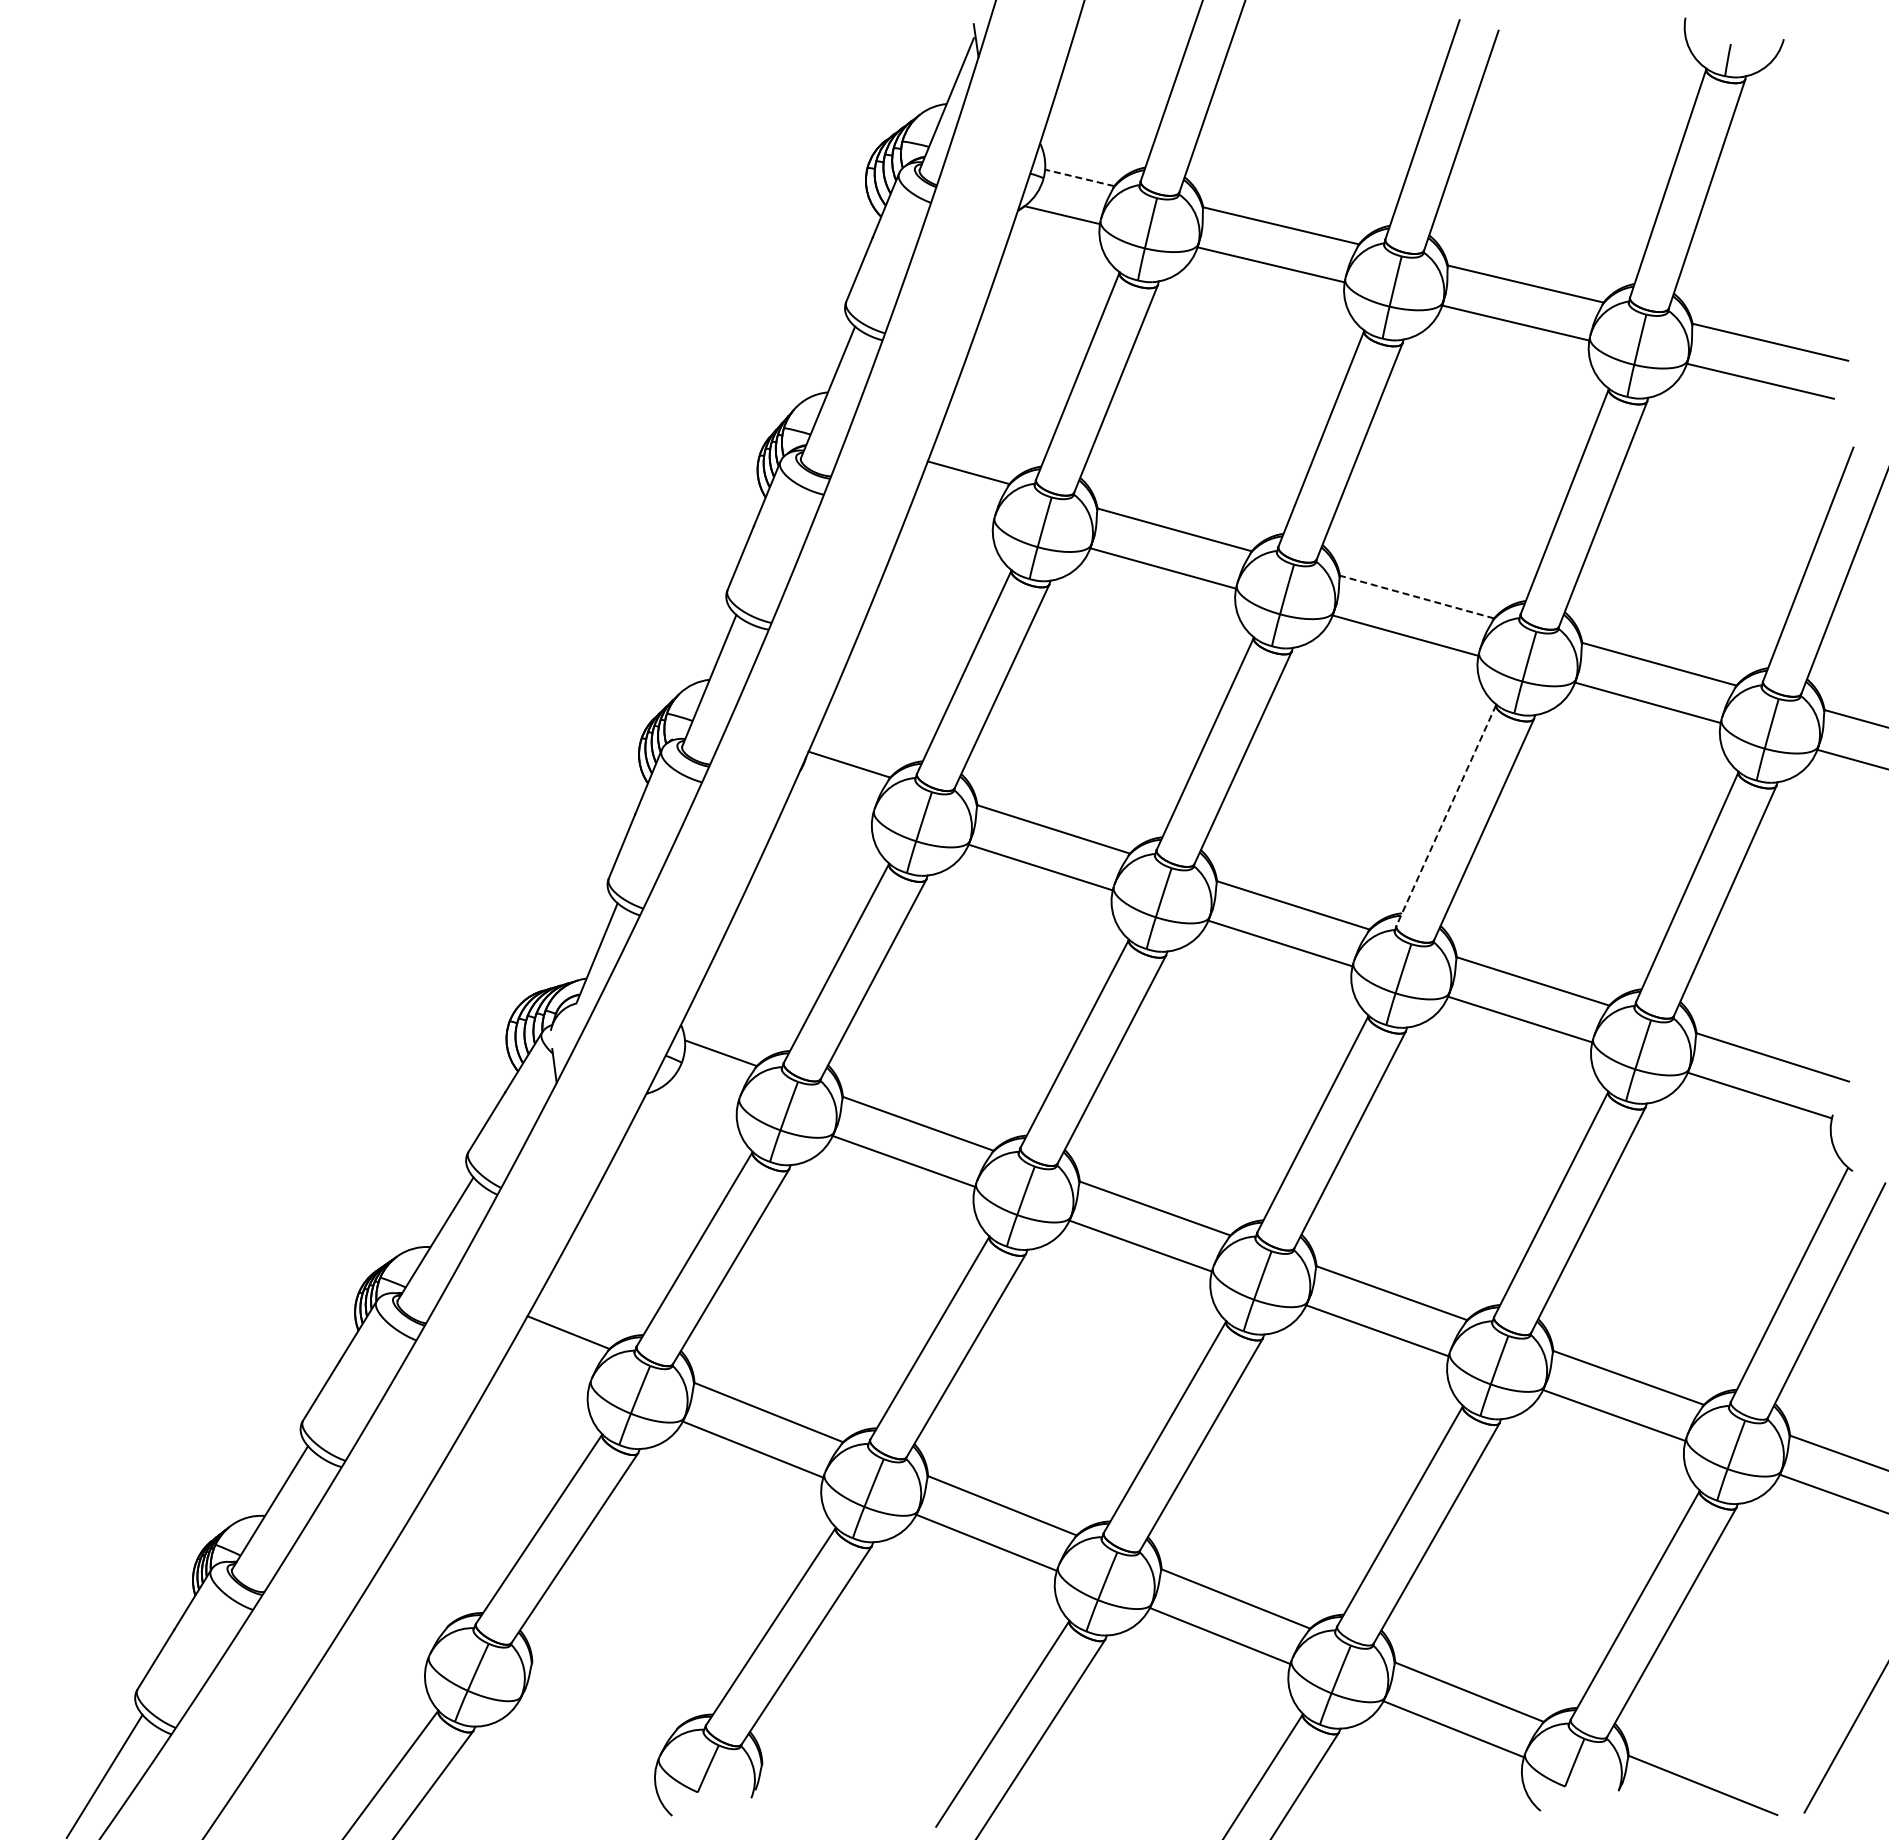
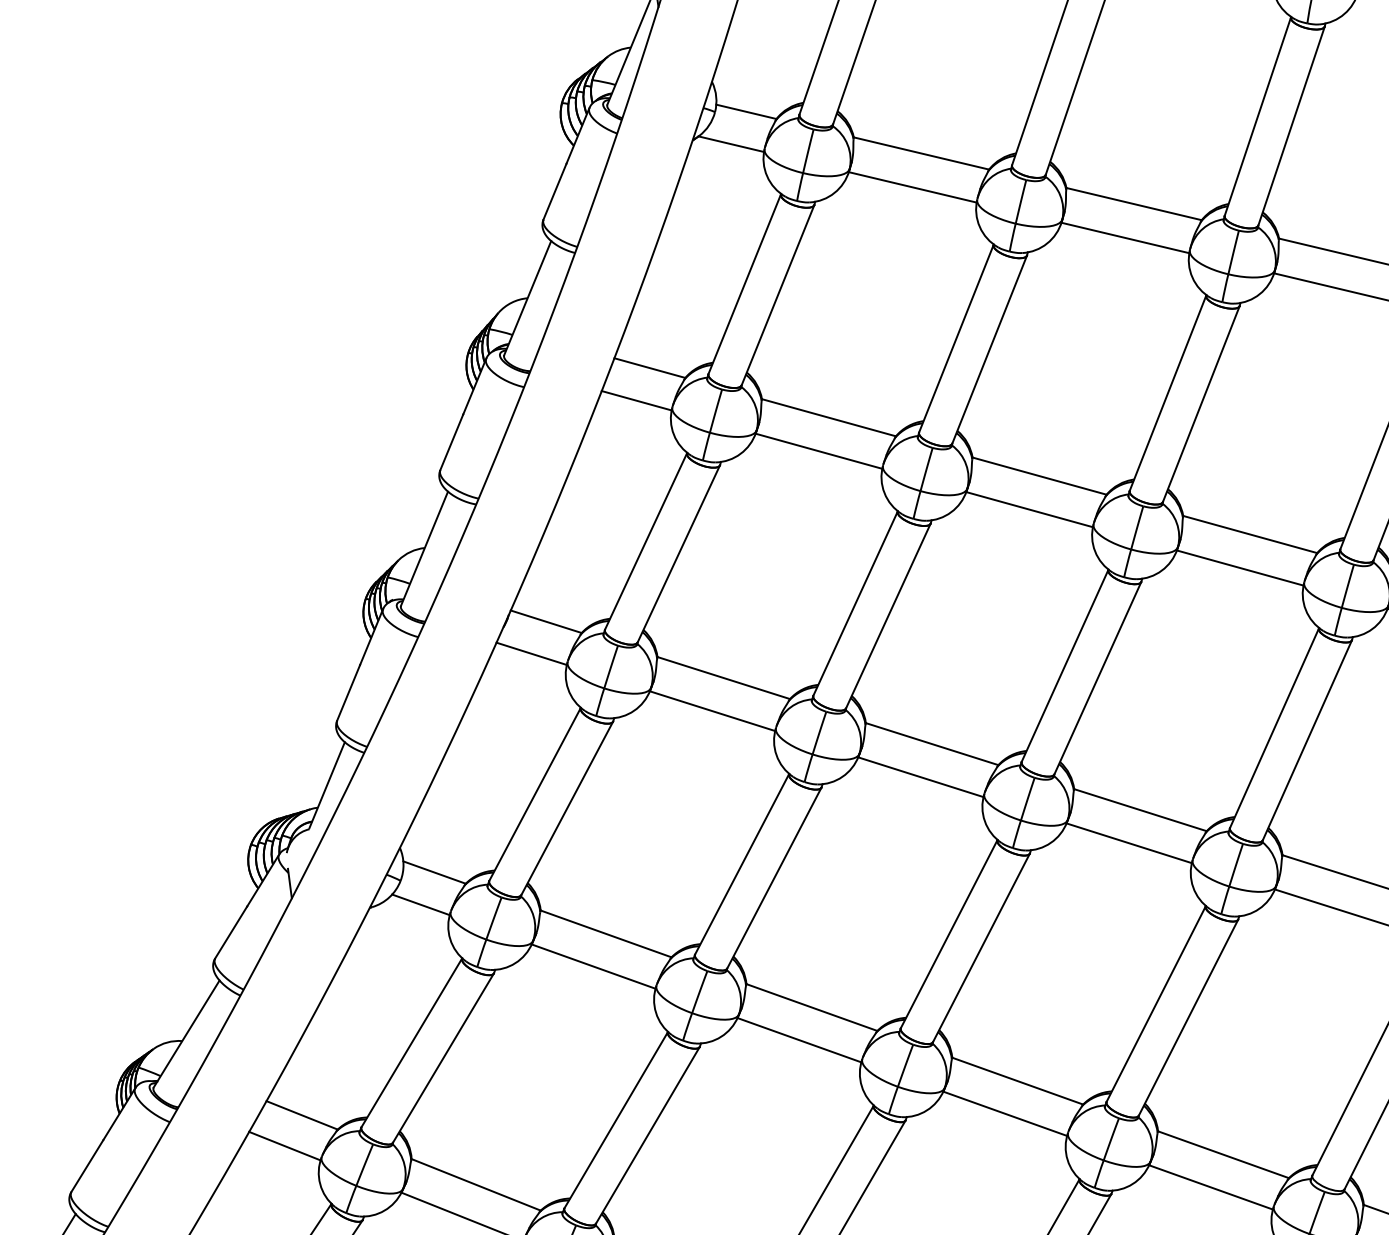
line: (1079, 177) -> (746, 111), dashed -> solid
line: (953, 510) -> (636, 400), added
line: (1416, 596) -> (1039, 475), dashed -> solid
line: (832, 801) -> (531, 653), added
line: (1446, 815) -> (1065, 665), dashed -> solid
line: (705, 1090) -> (421, 904), added
line: (548, 1367) -> (284, 1145), added

